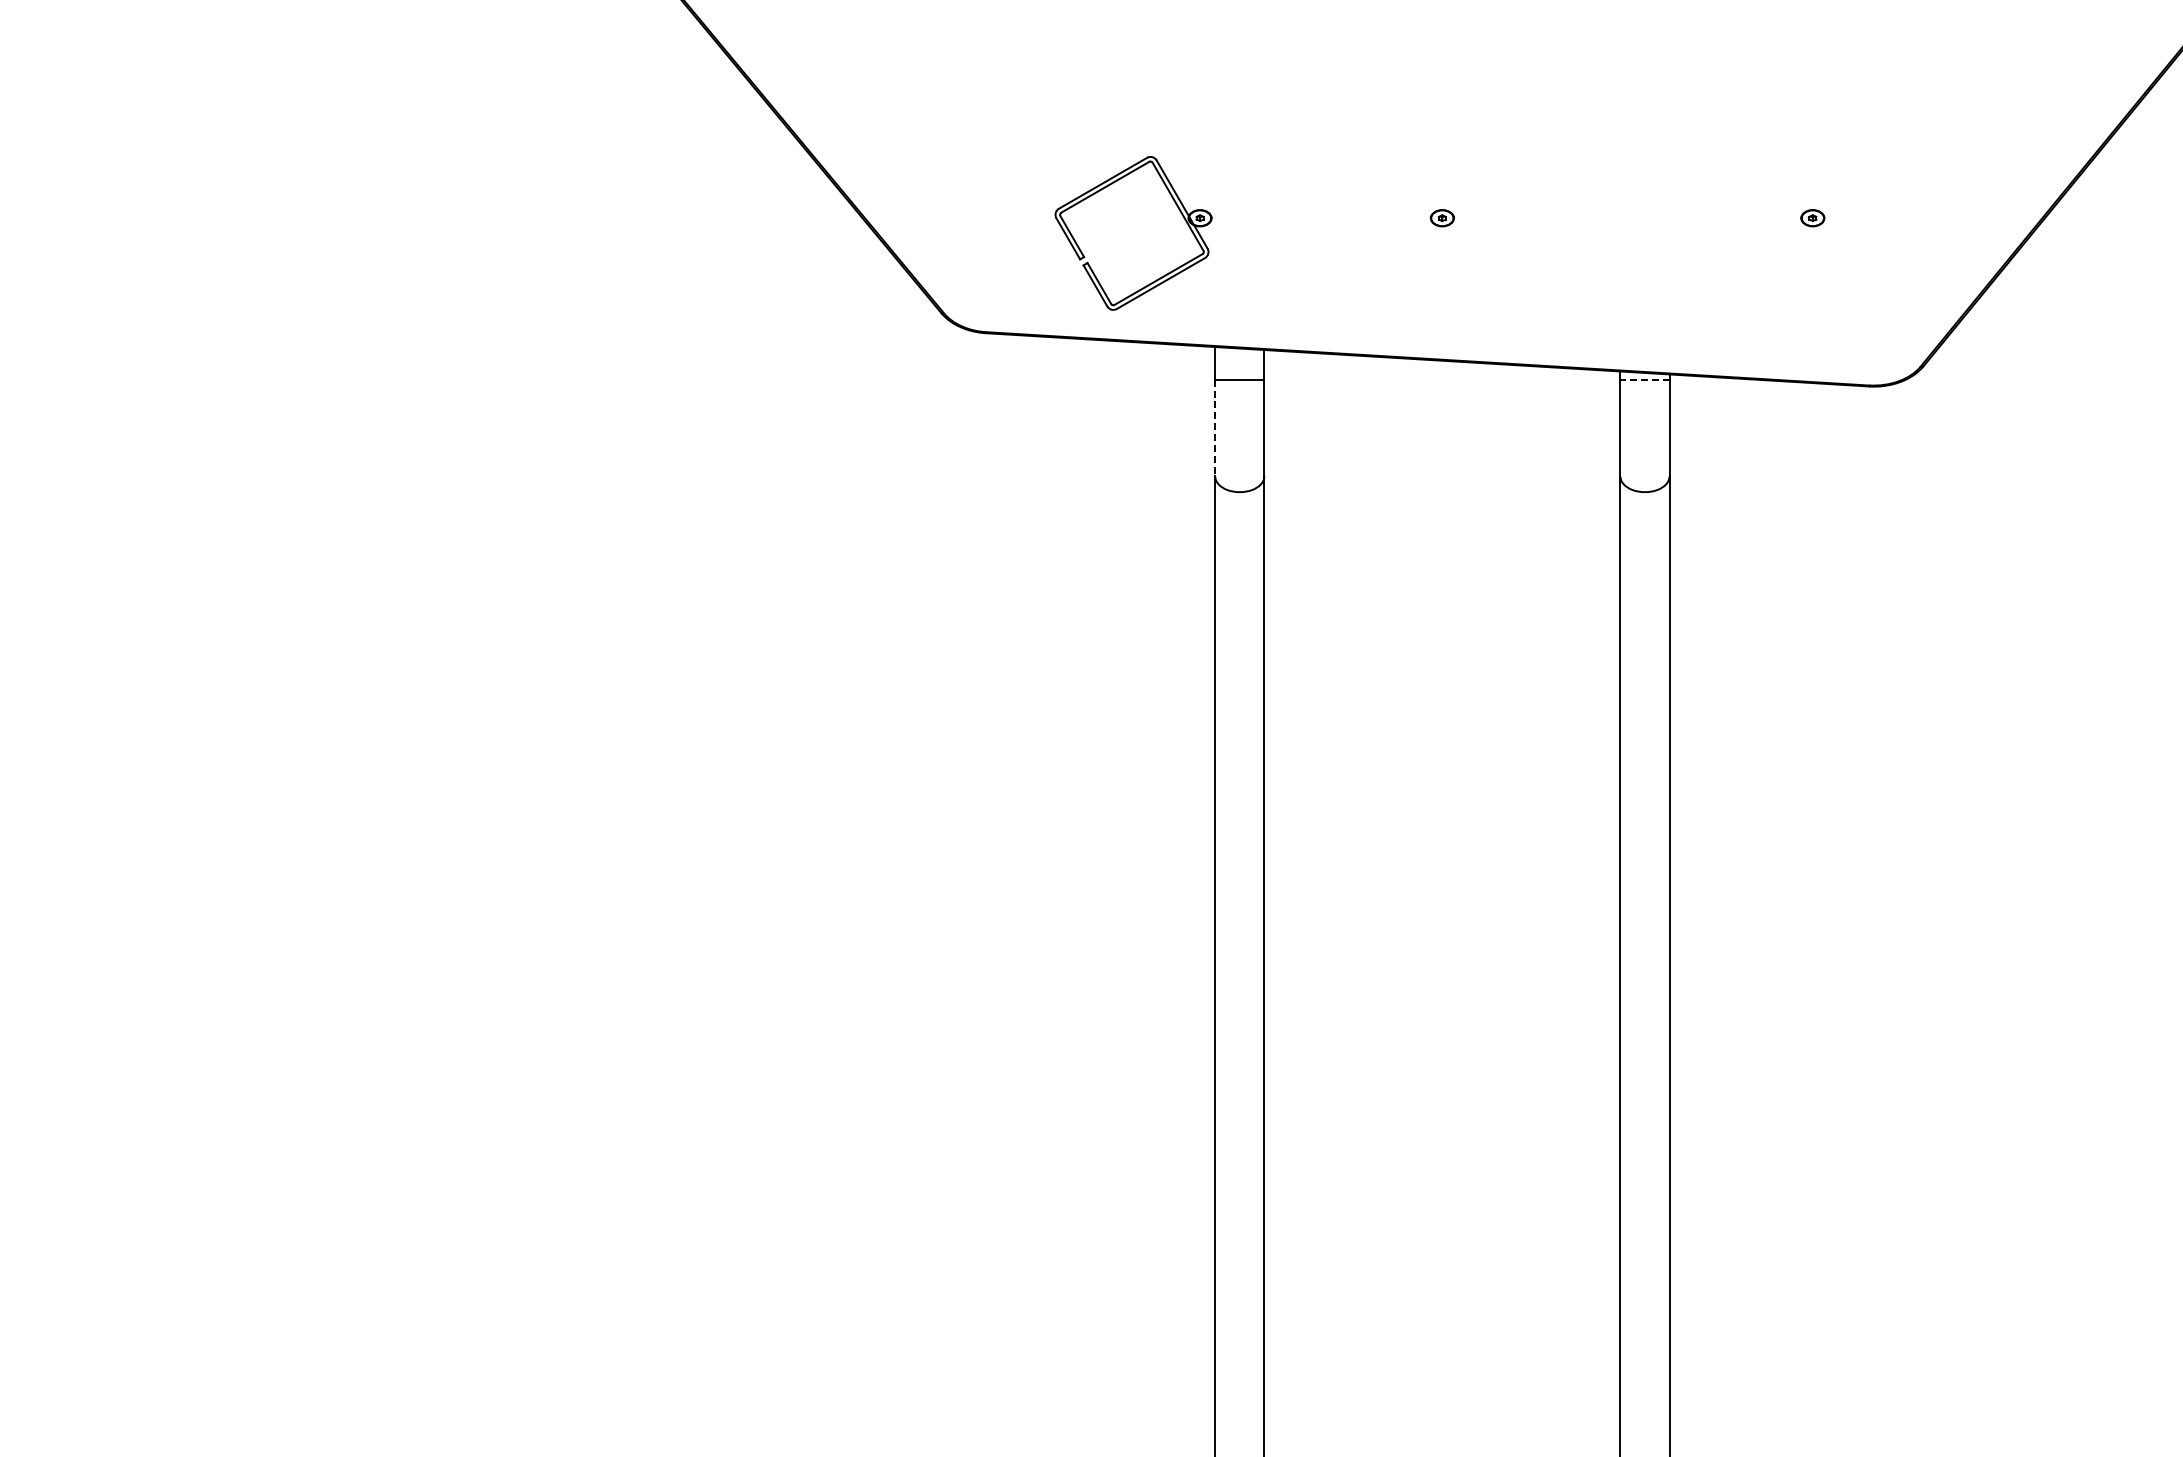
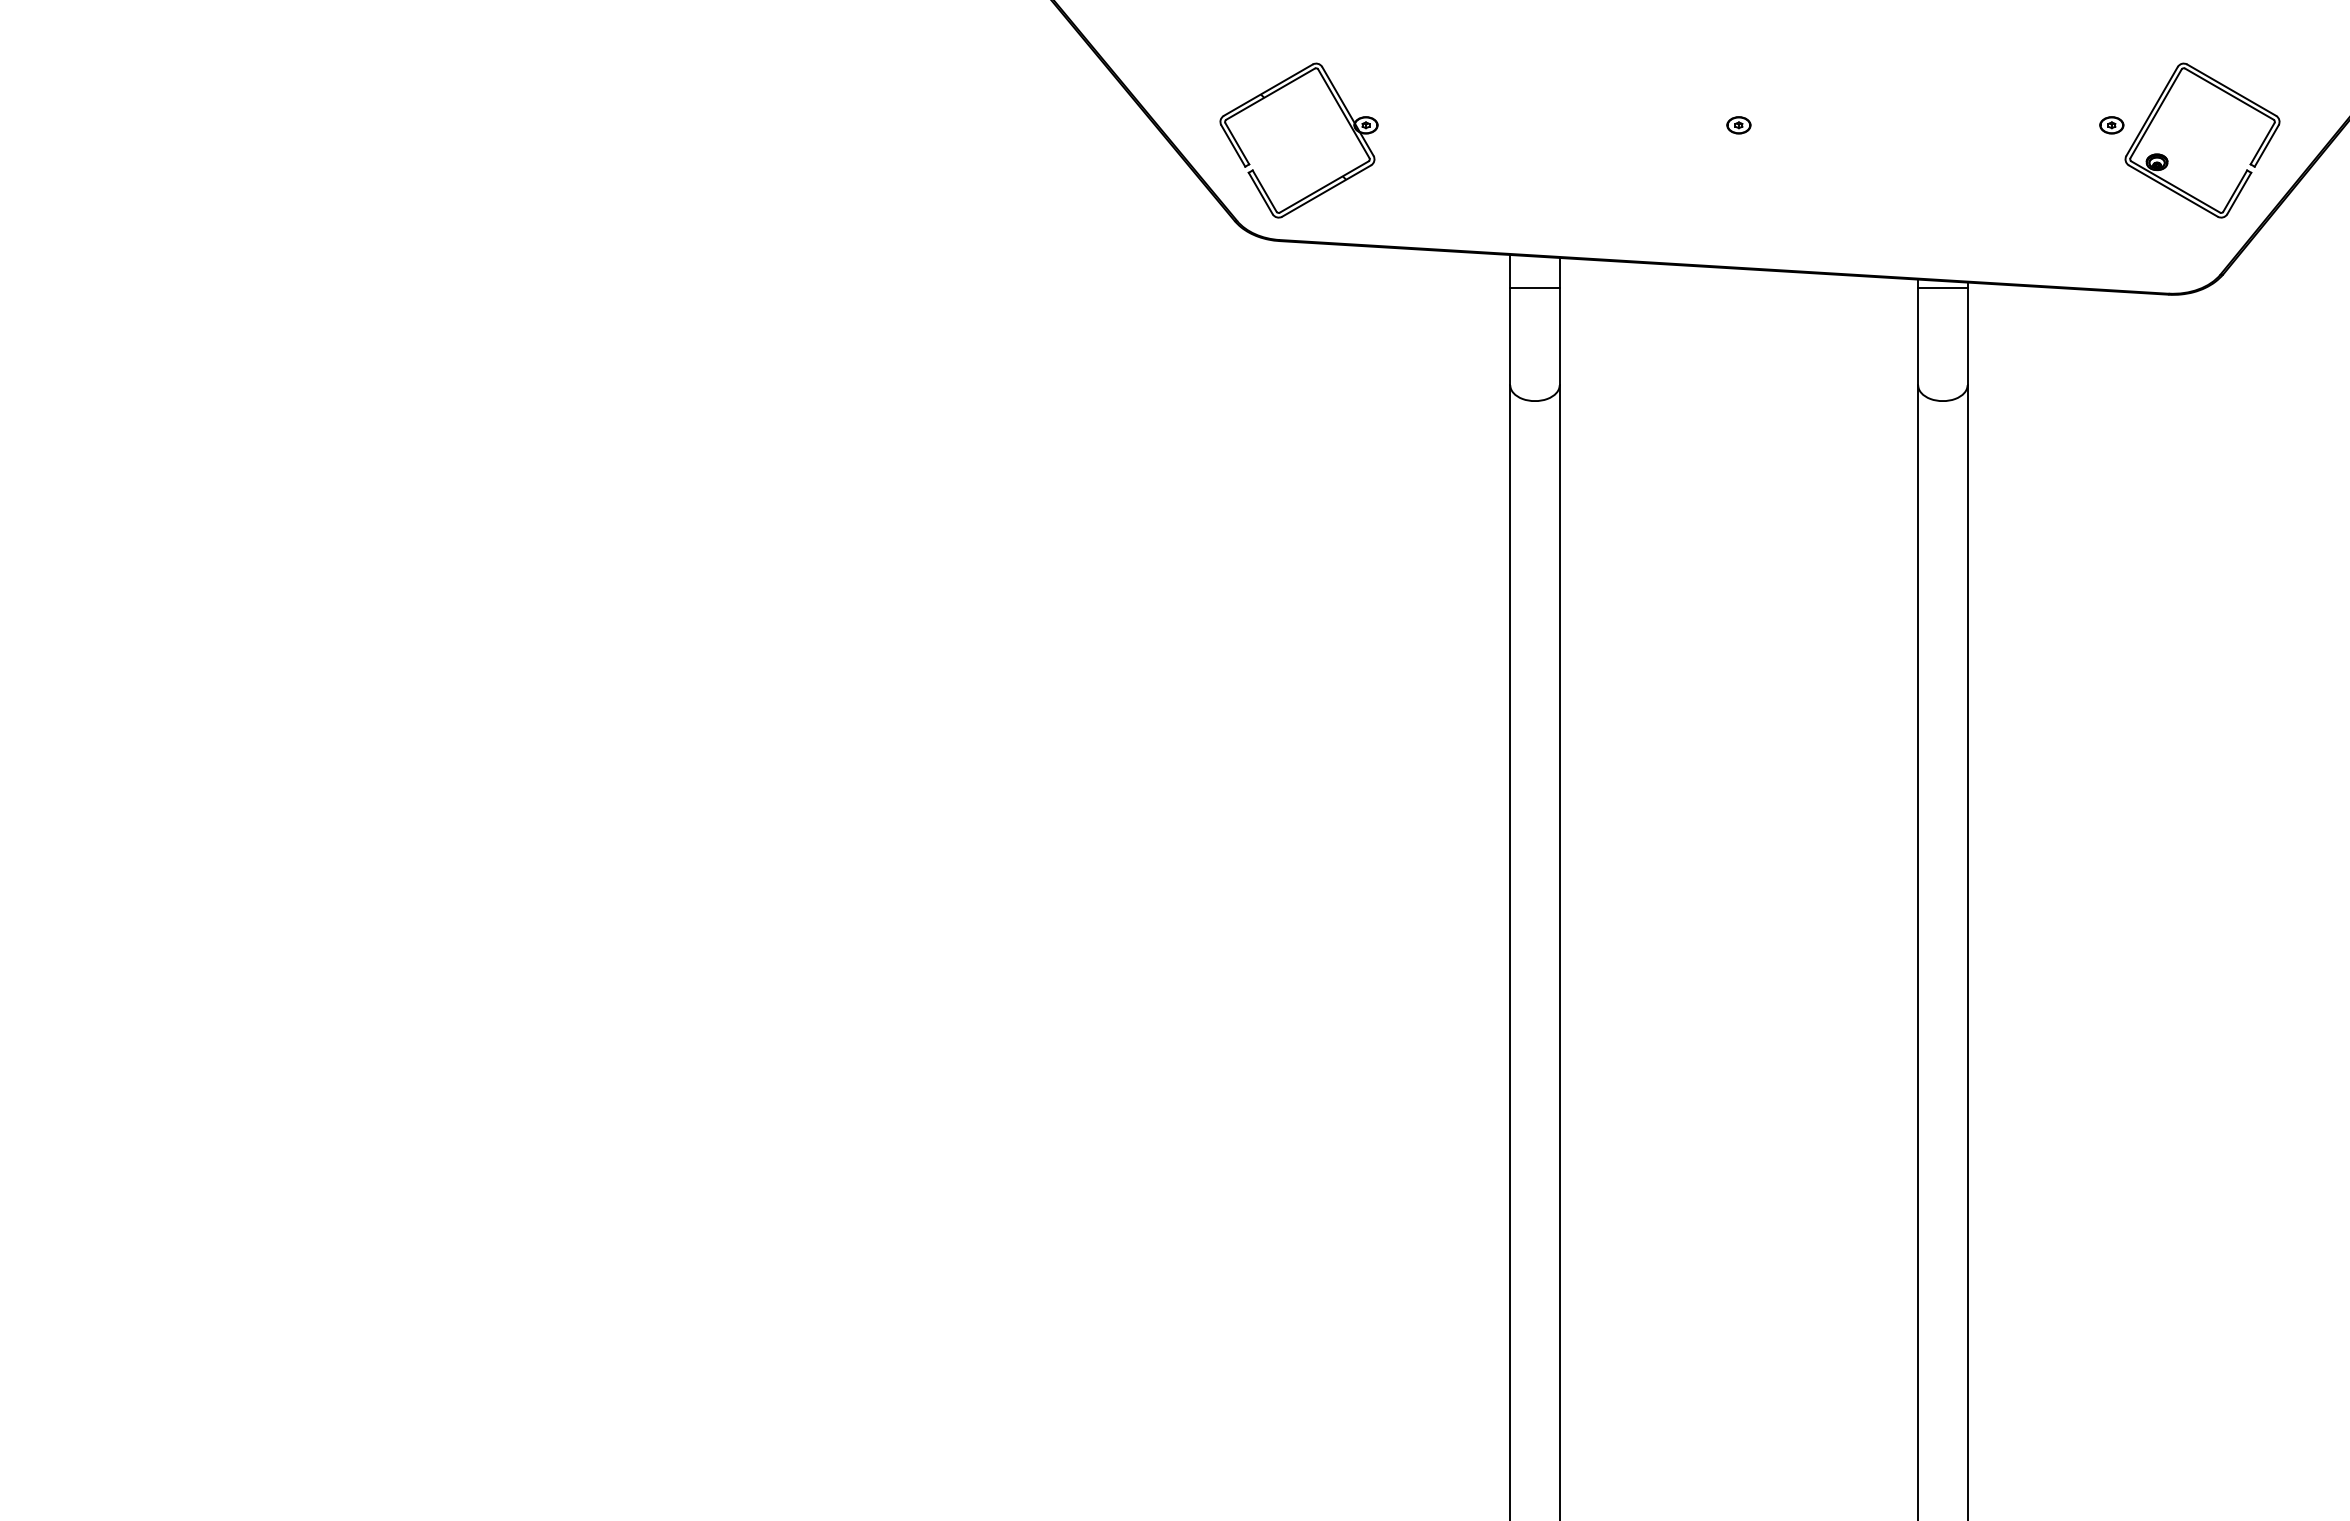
part: (1178, 210) -> (1344, 117), moved
part: (1868, 251) -> (2167, 158), added
line: (1644, 379) -> (1942, 287), dashed -> solid
line: (1215, 428) -> (1510, 336), dashed -> solid

